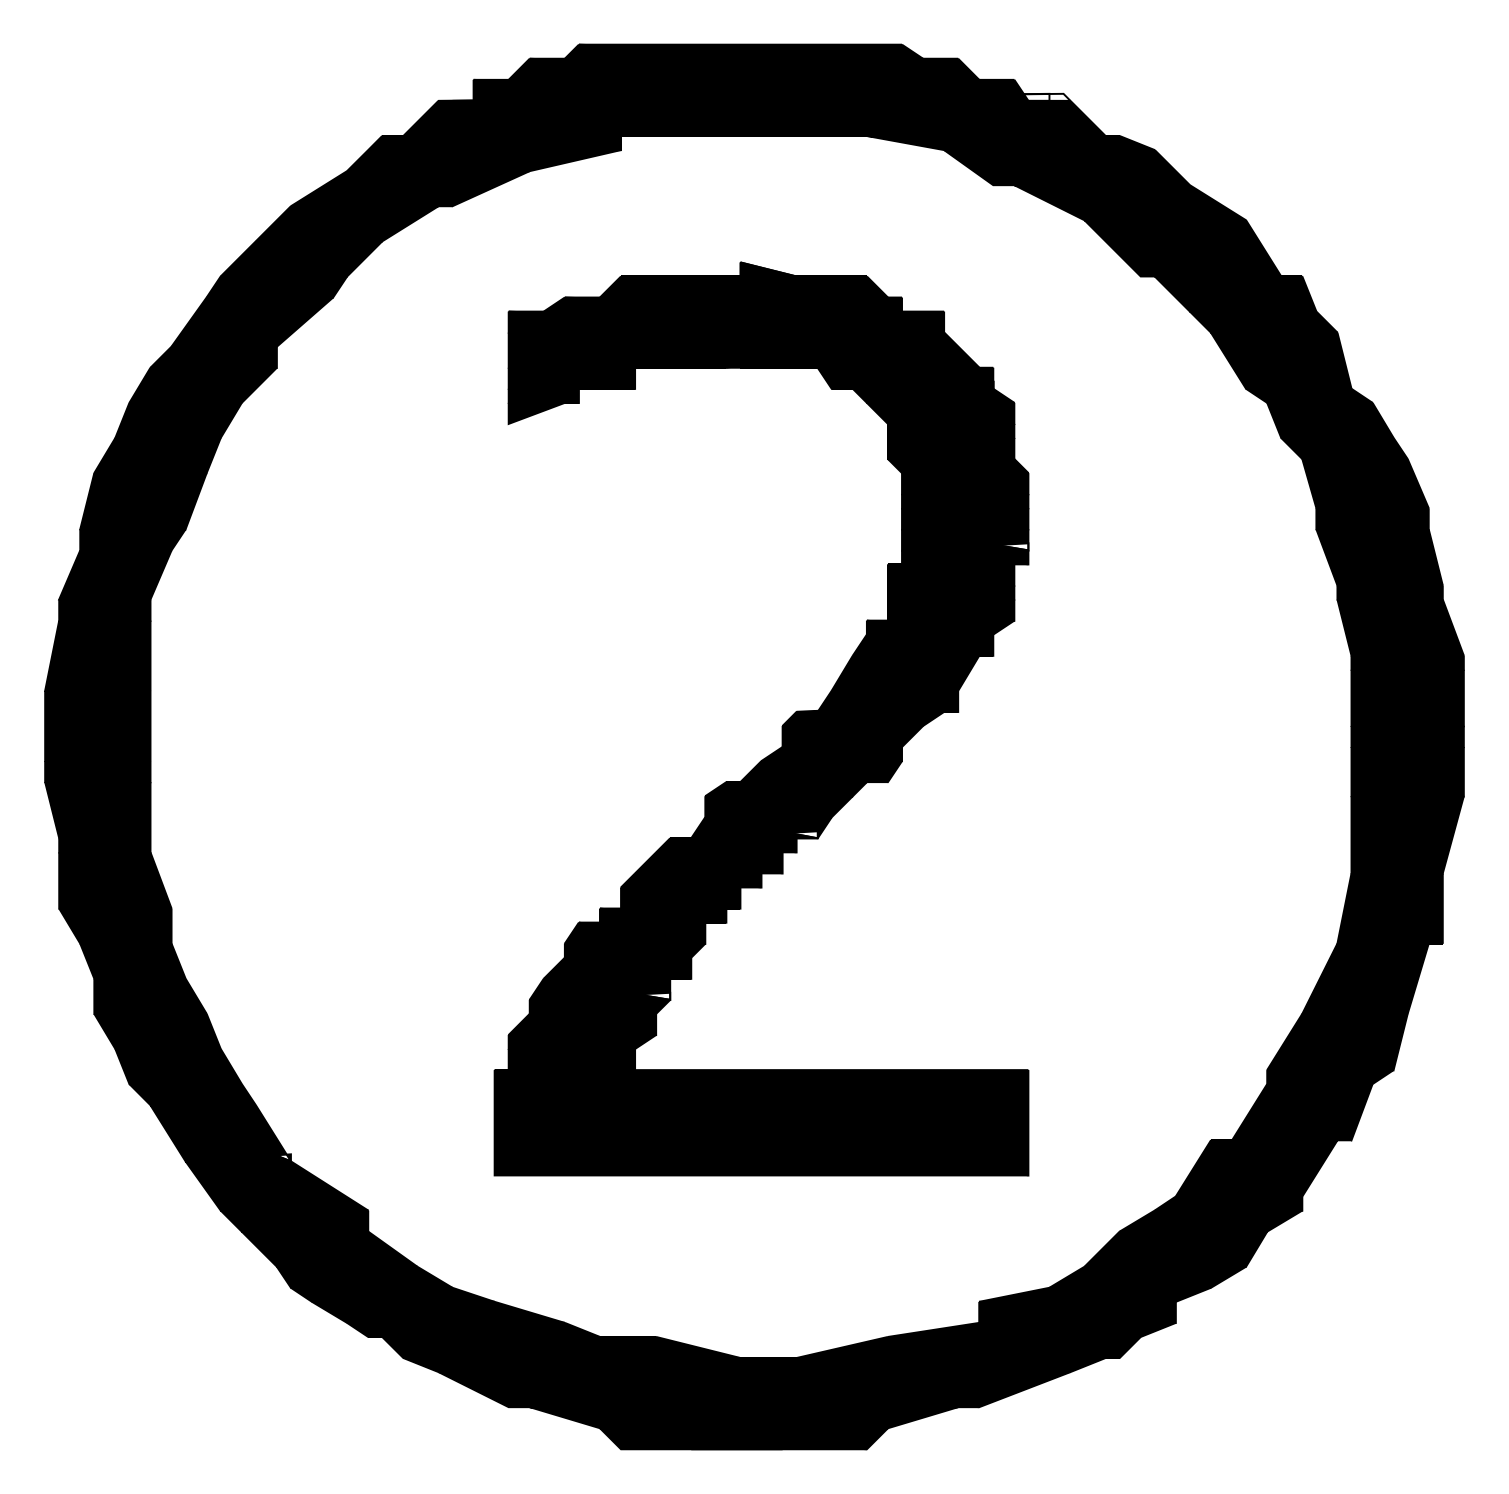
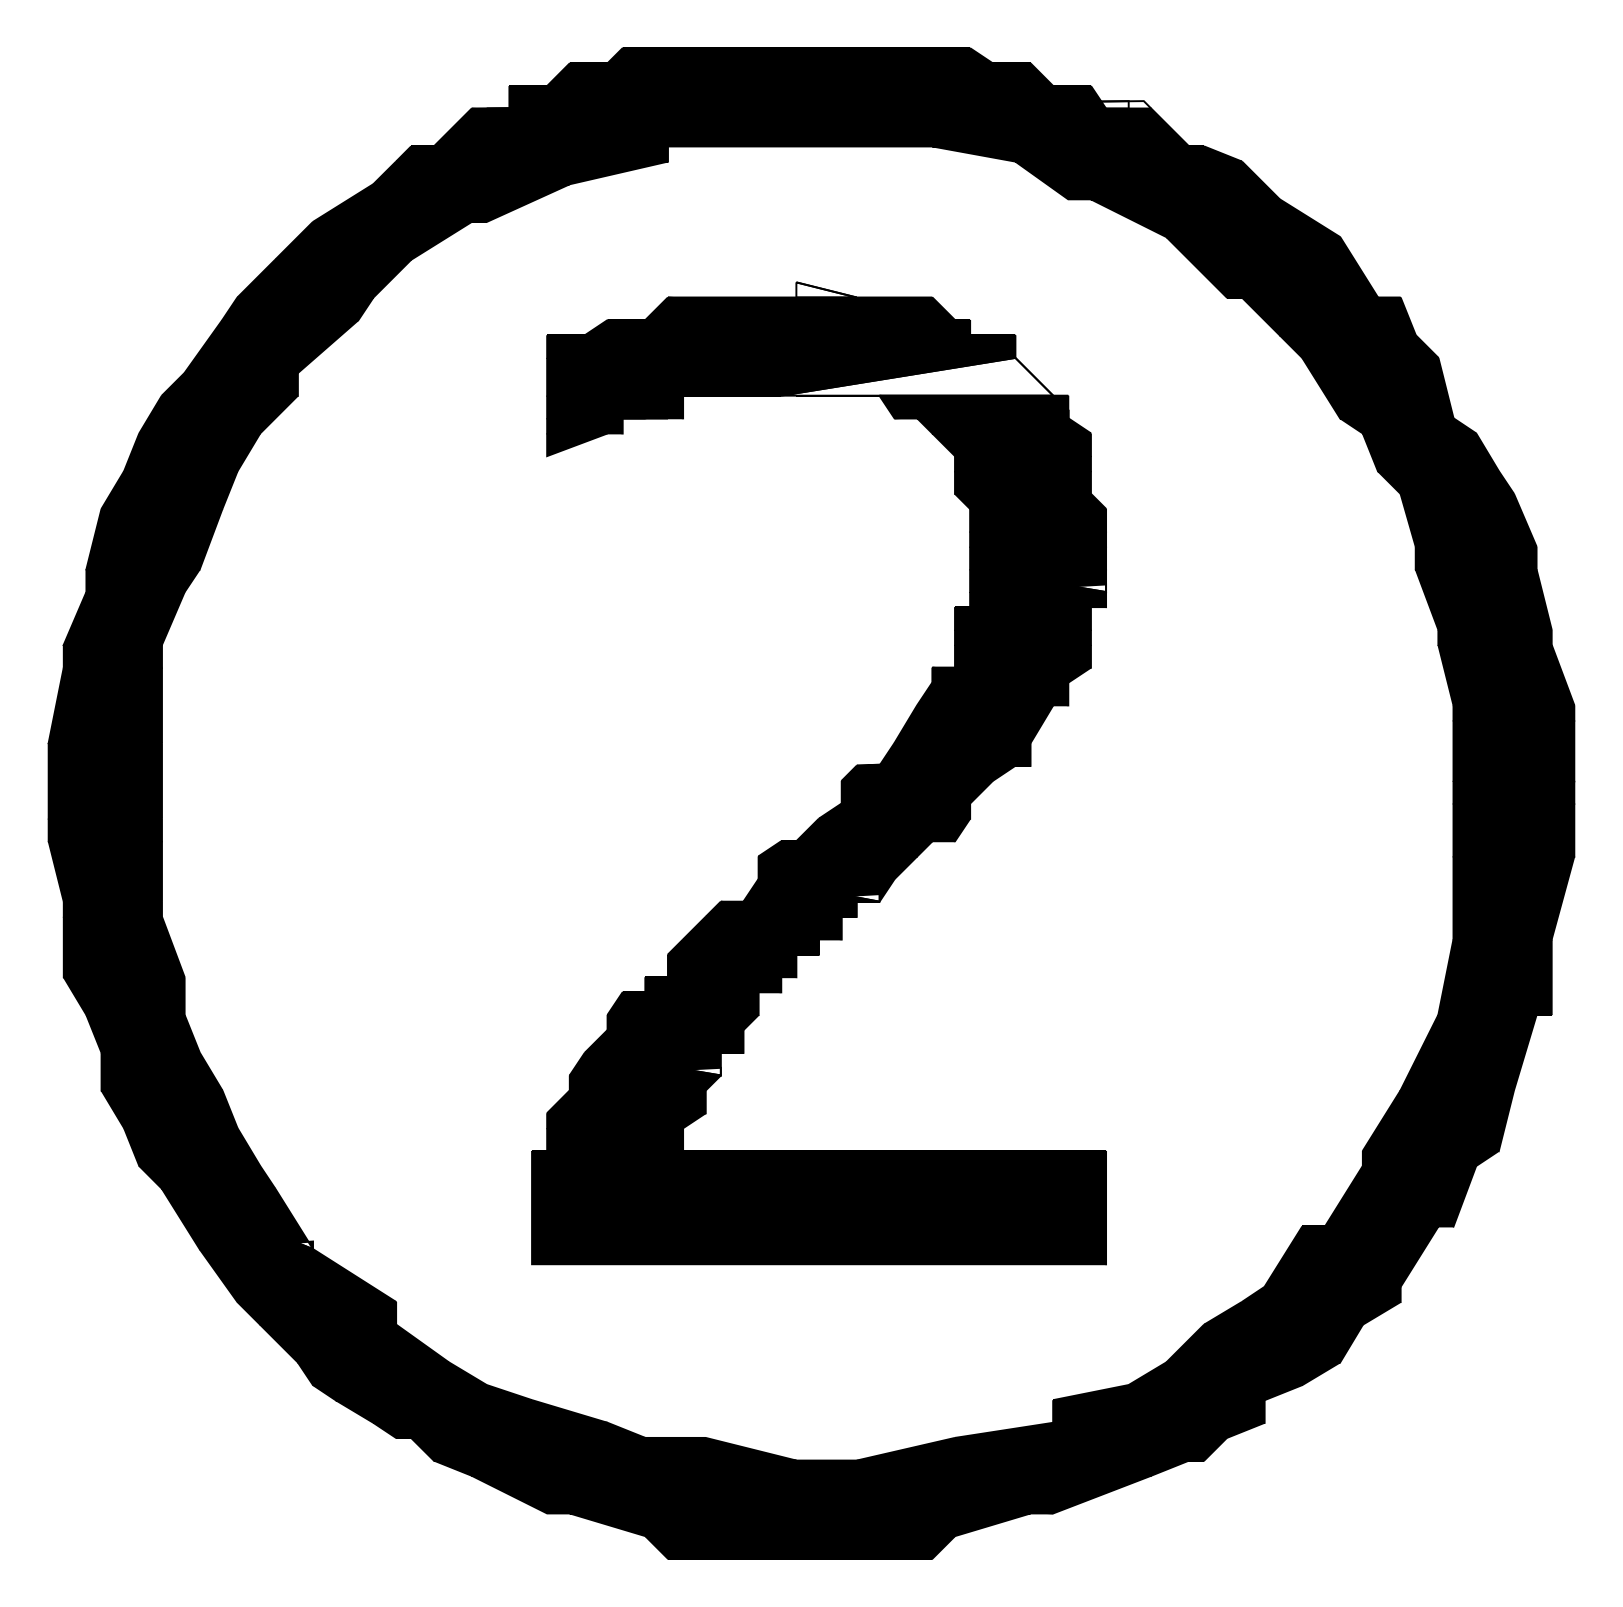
fill: (768, 269) -> (826, 289), removed
fill: (853, 349) -> (917, 376), removed

